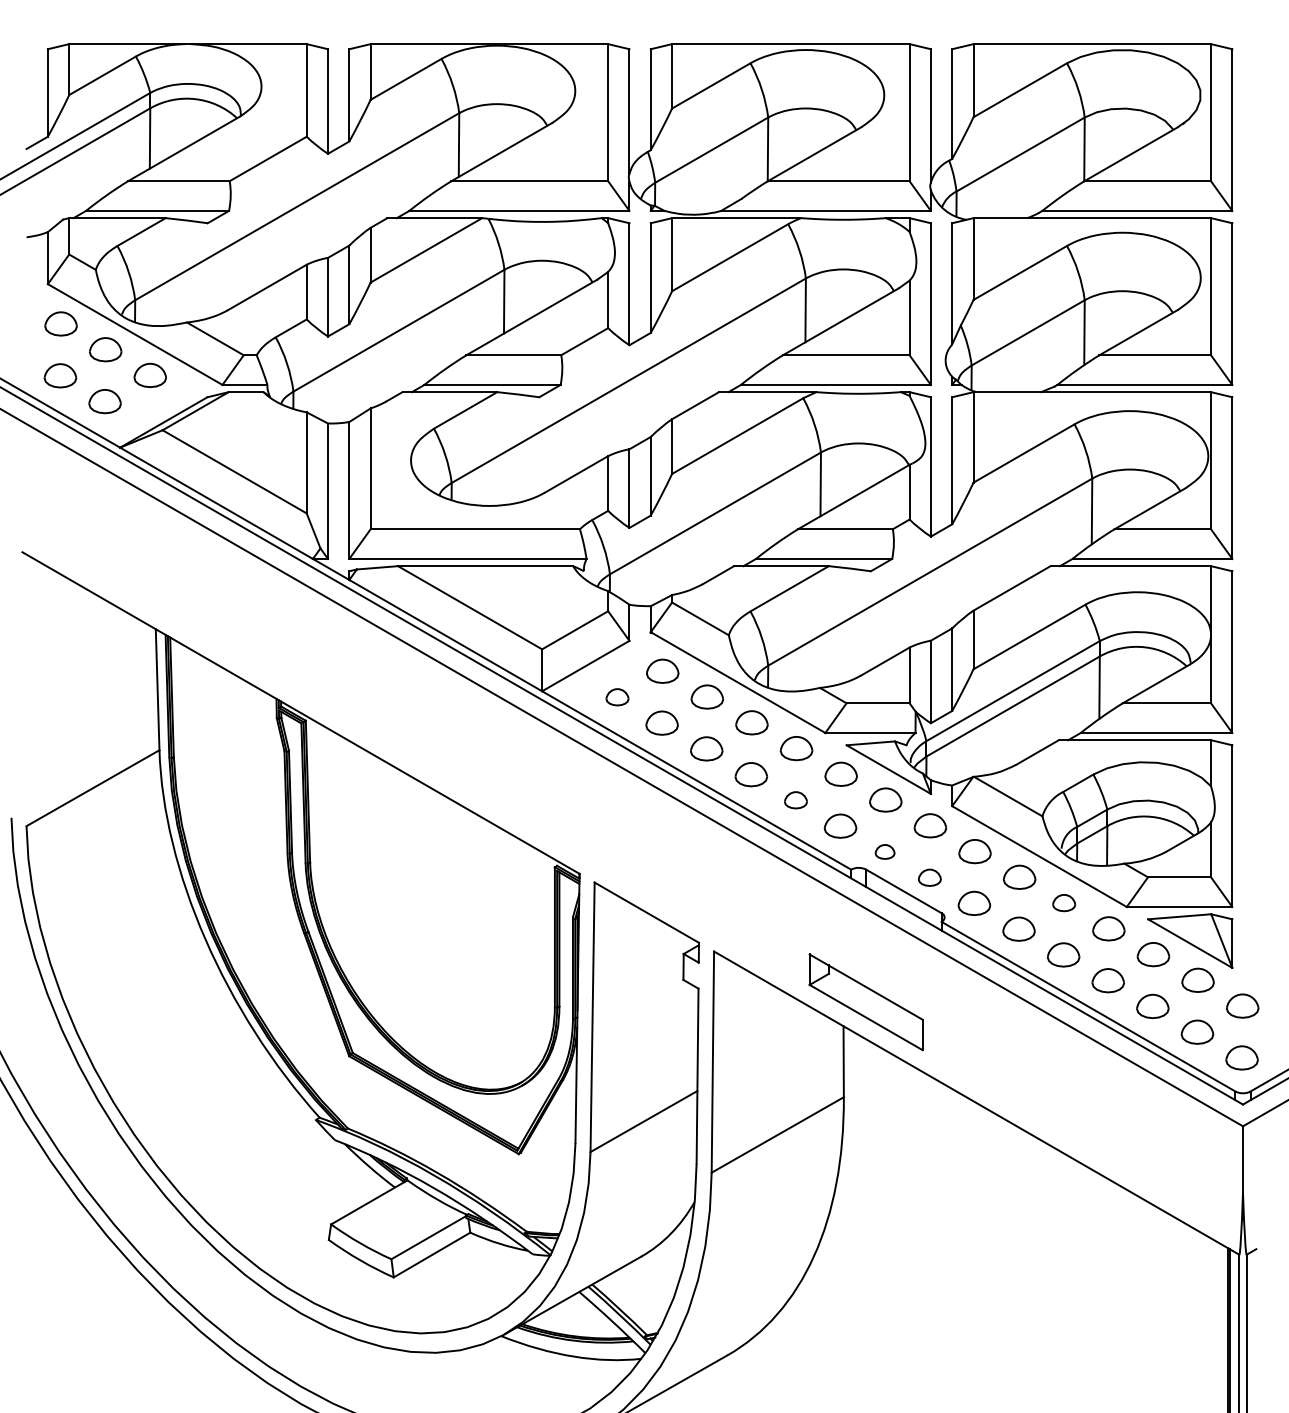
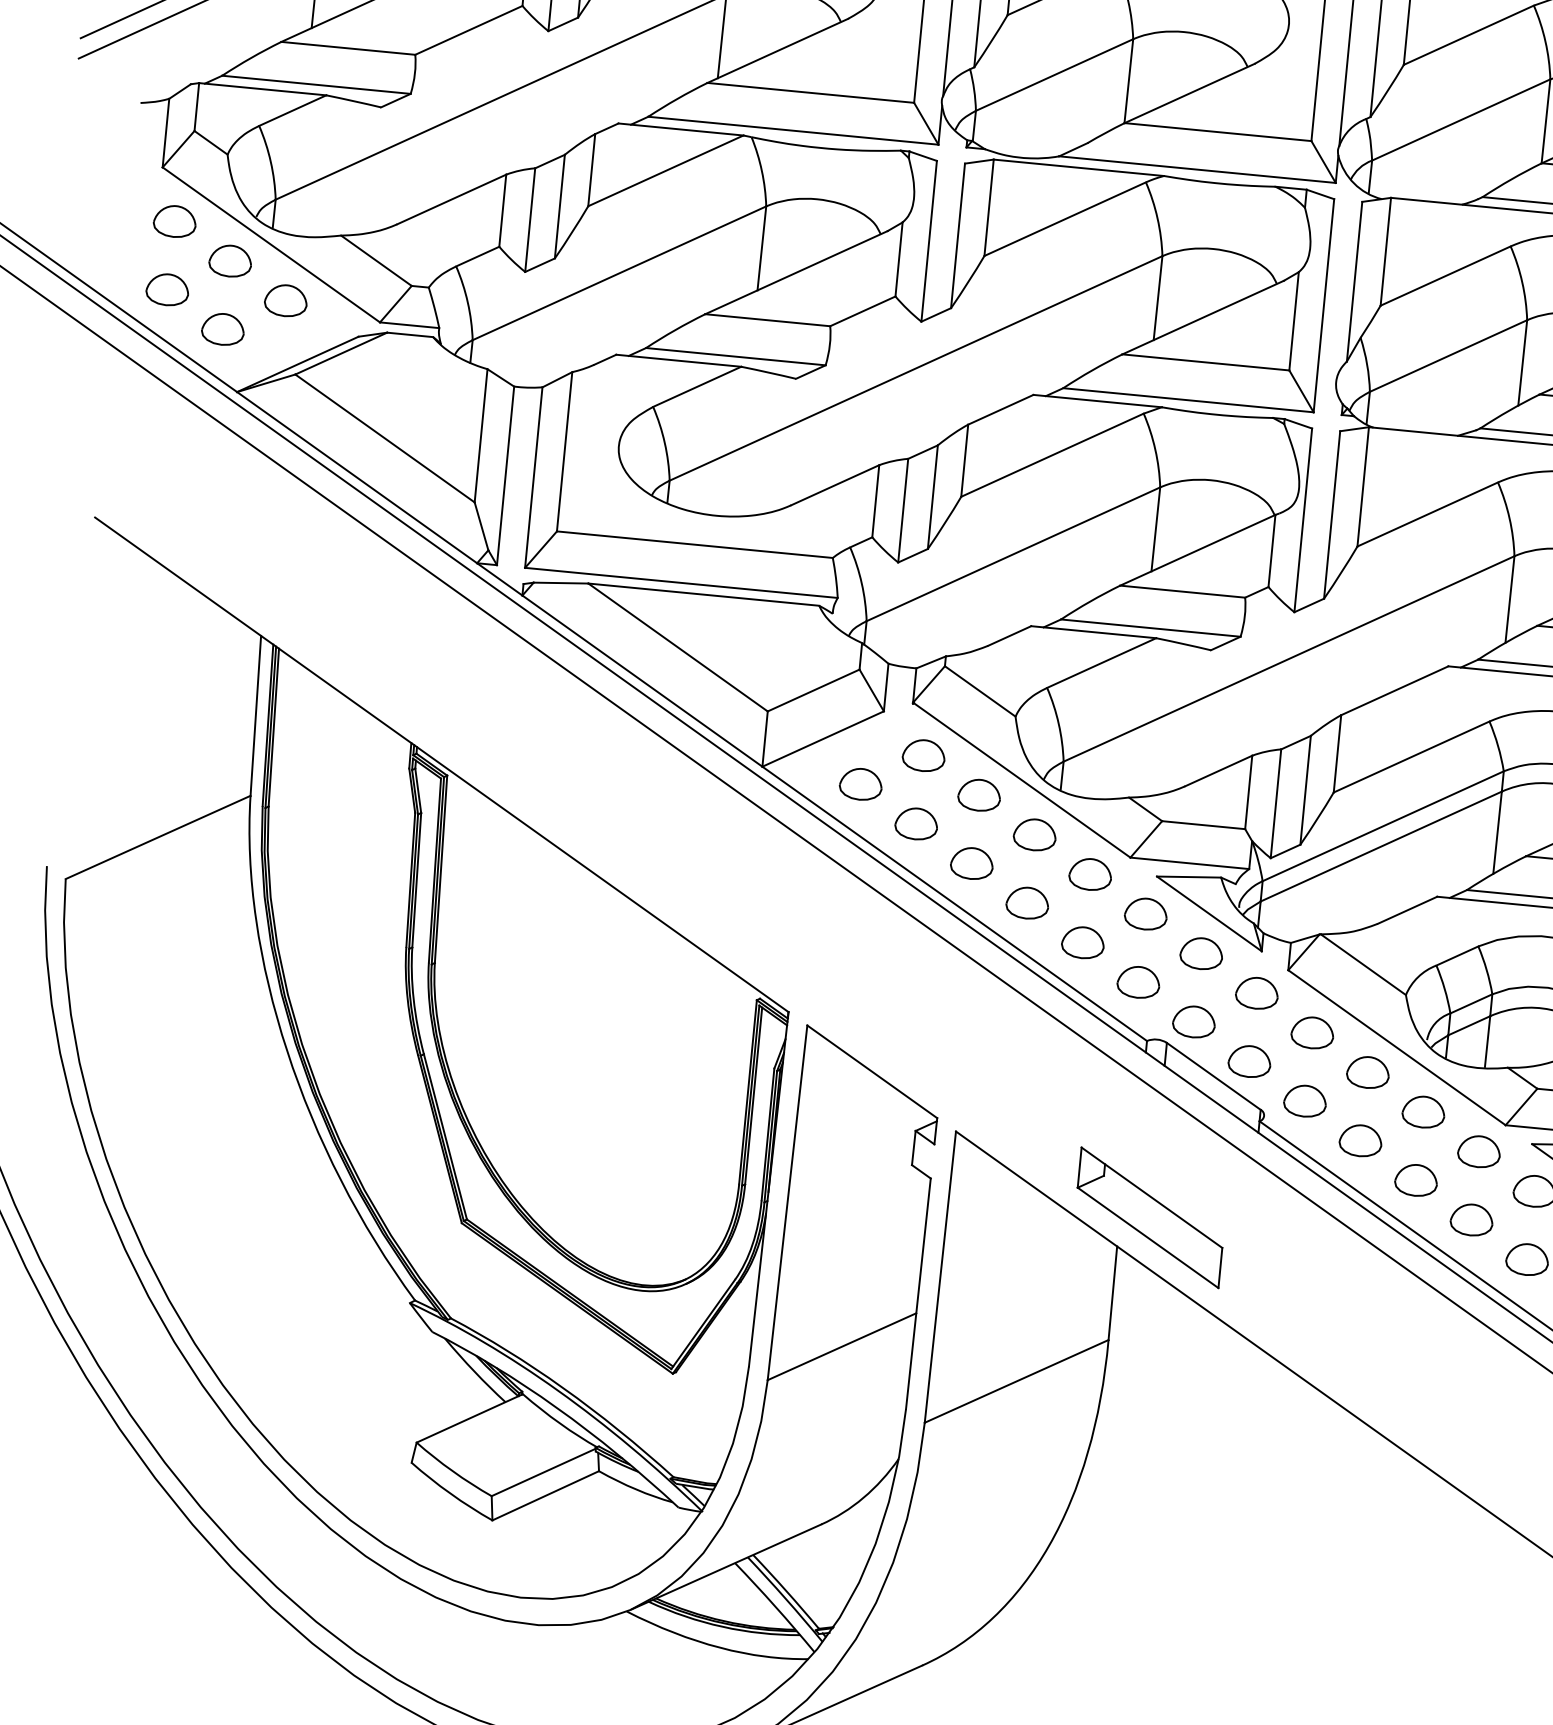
part: (617, 696) -> (861, 783), size x1.43
part: (795, 799) -> (1082, 941), size x1.43
part: (884, 851) -> (1193, 1021), size x1.67
part: (929, 877) -> (1249, 1061), size x1.43
part: (1063, 902) -> (1422, 1111), size x1.43

